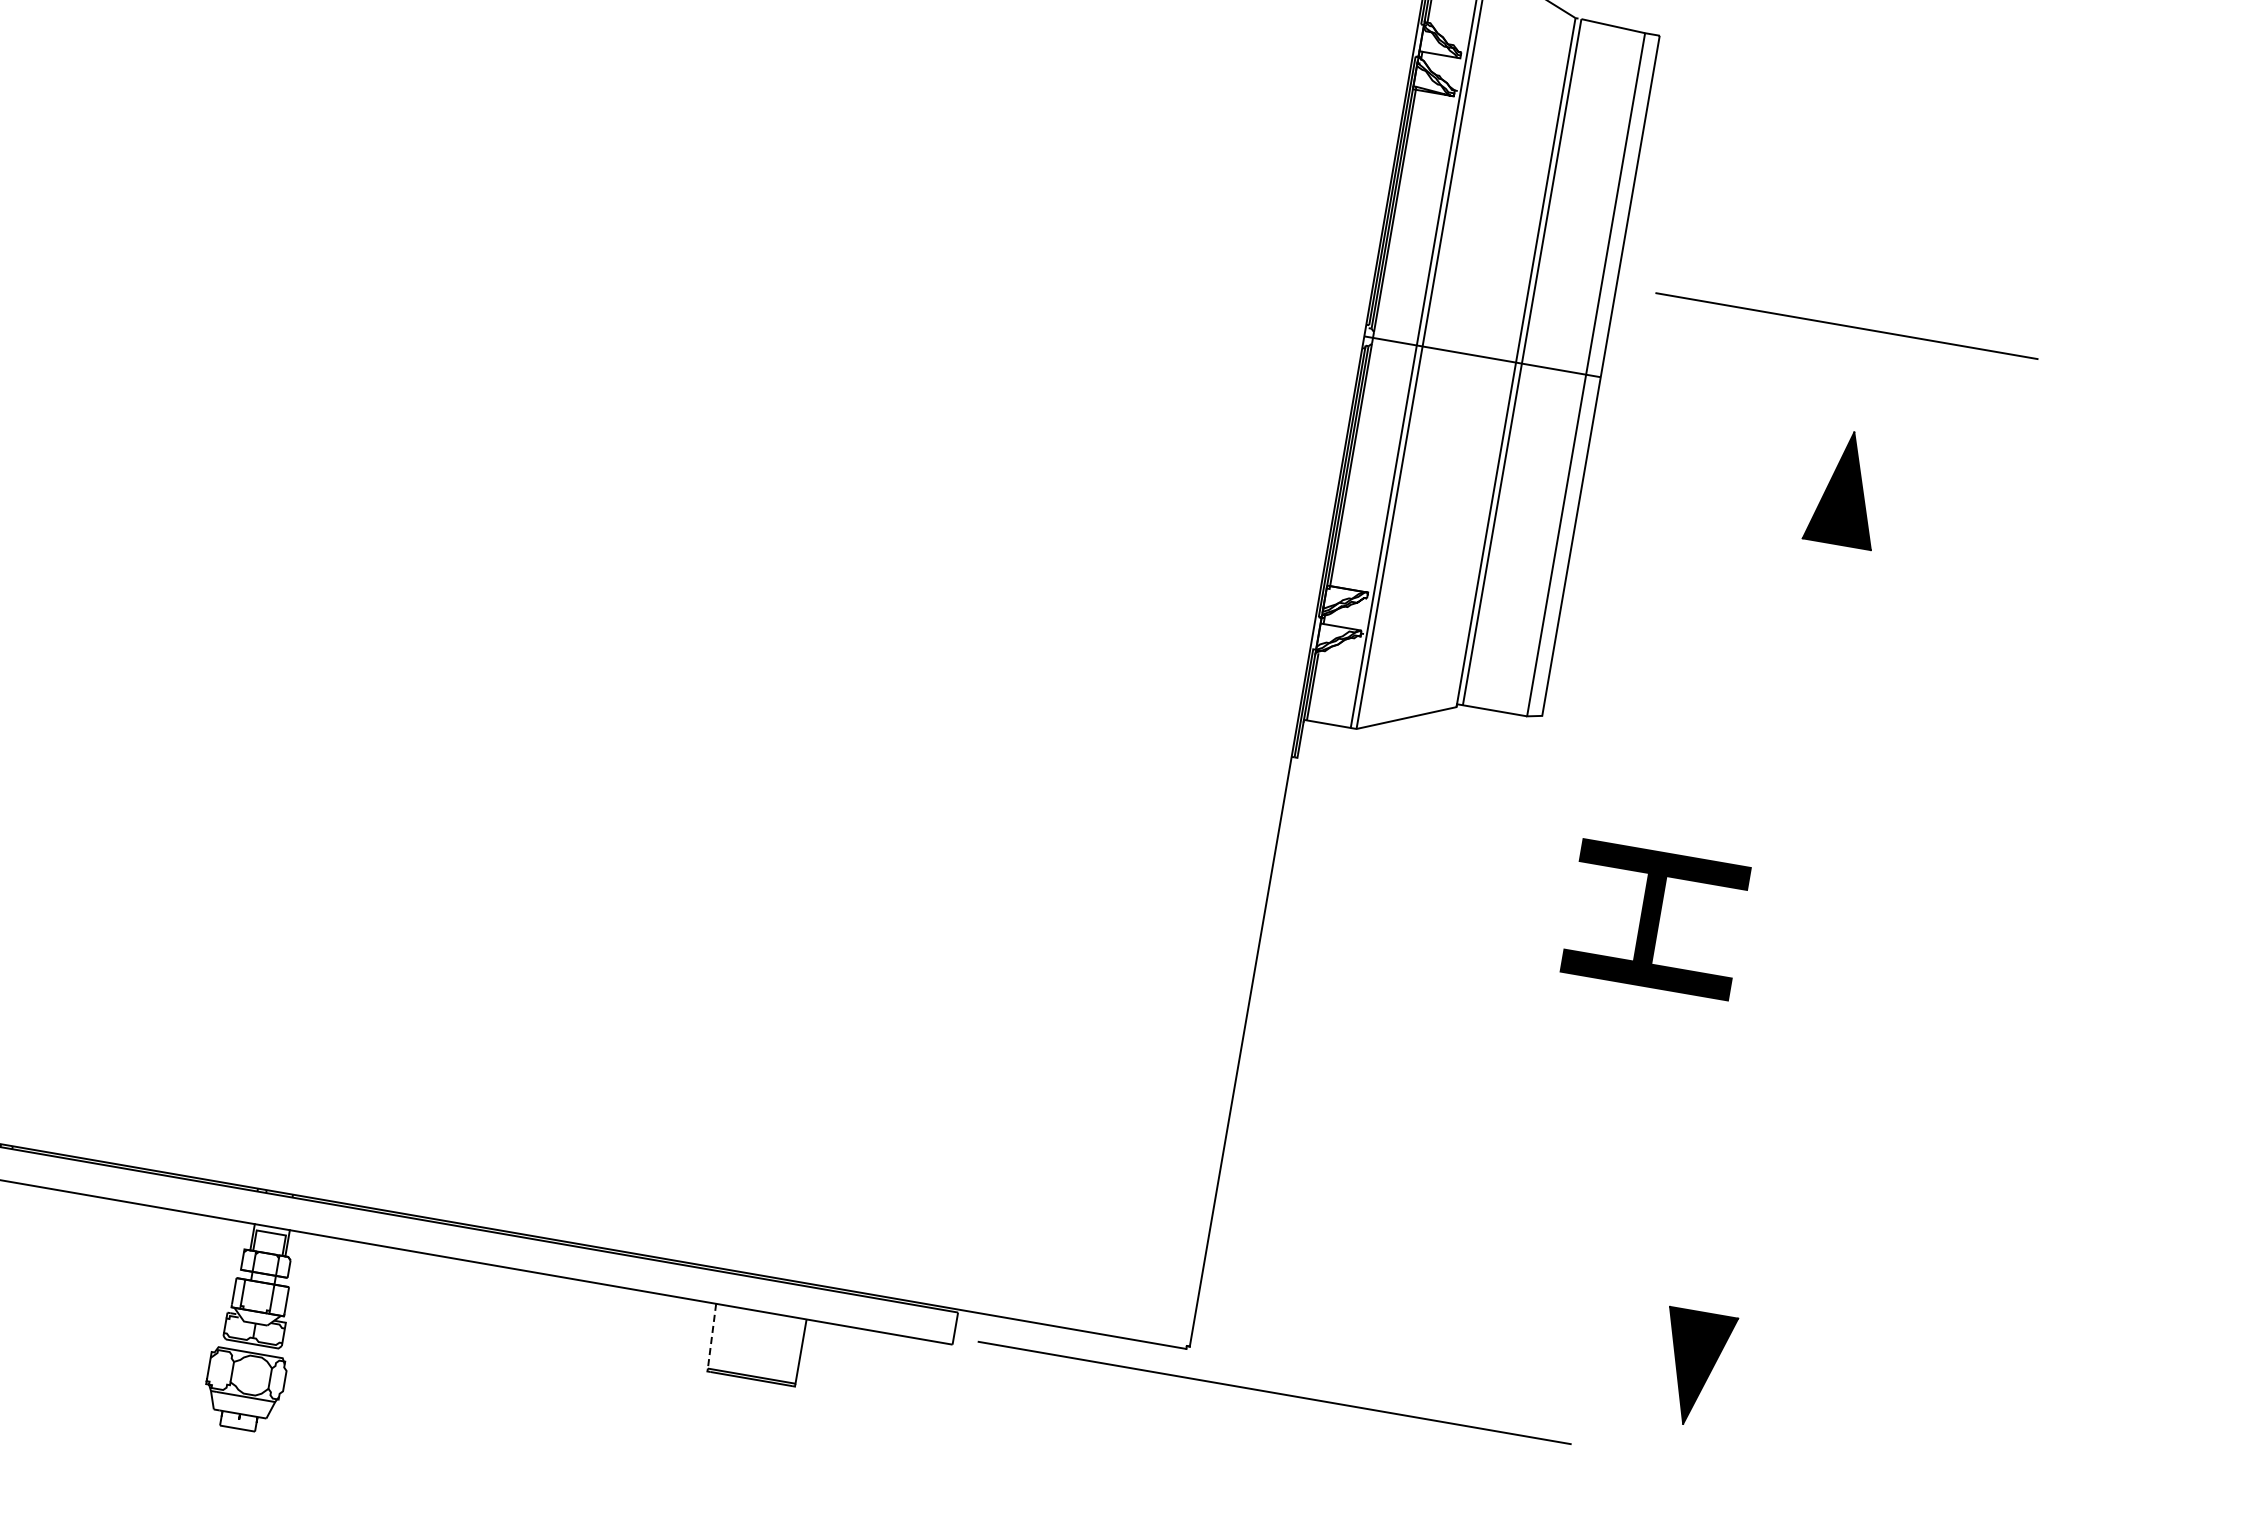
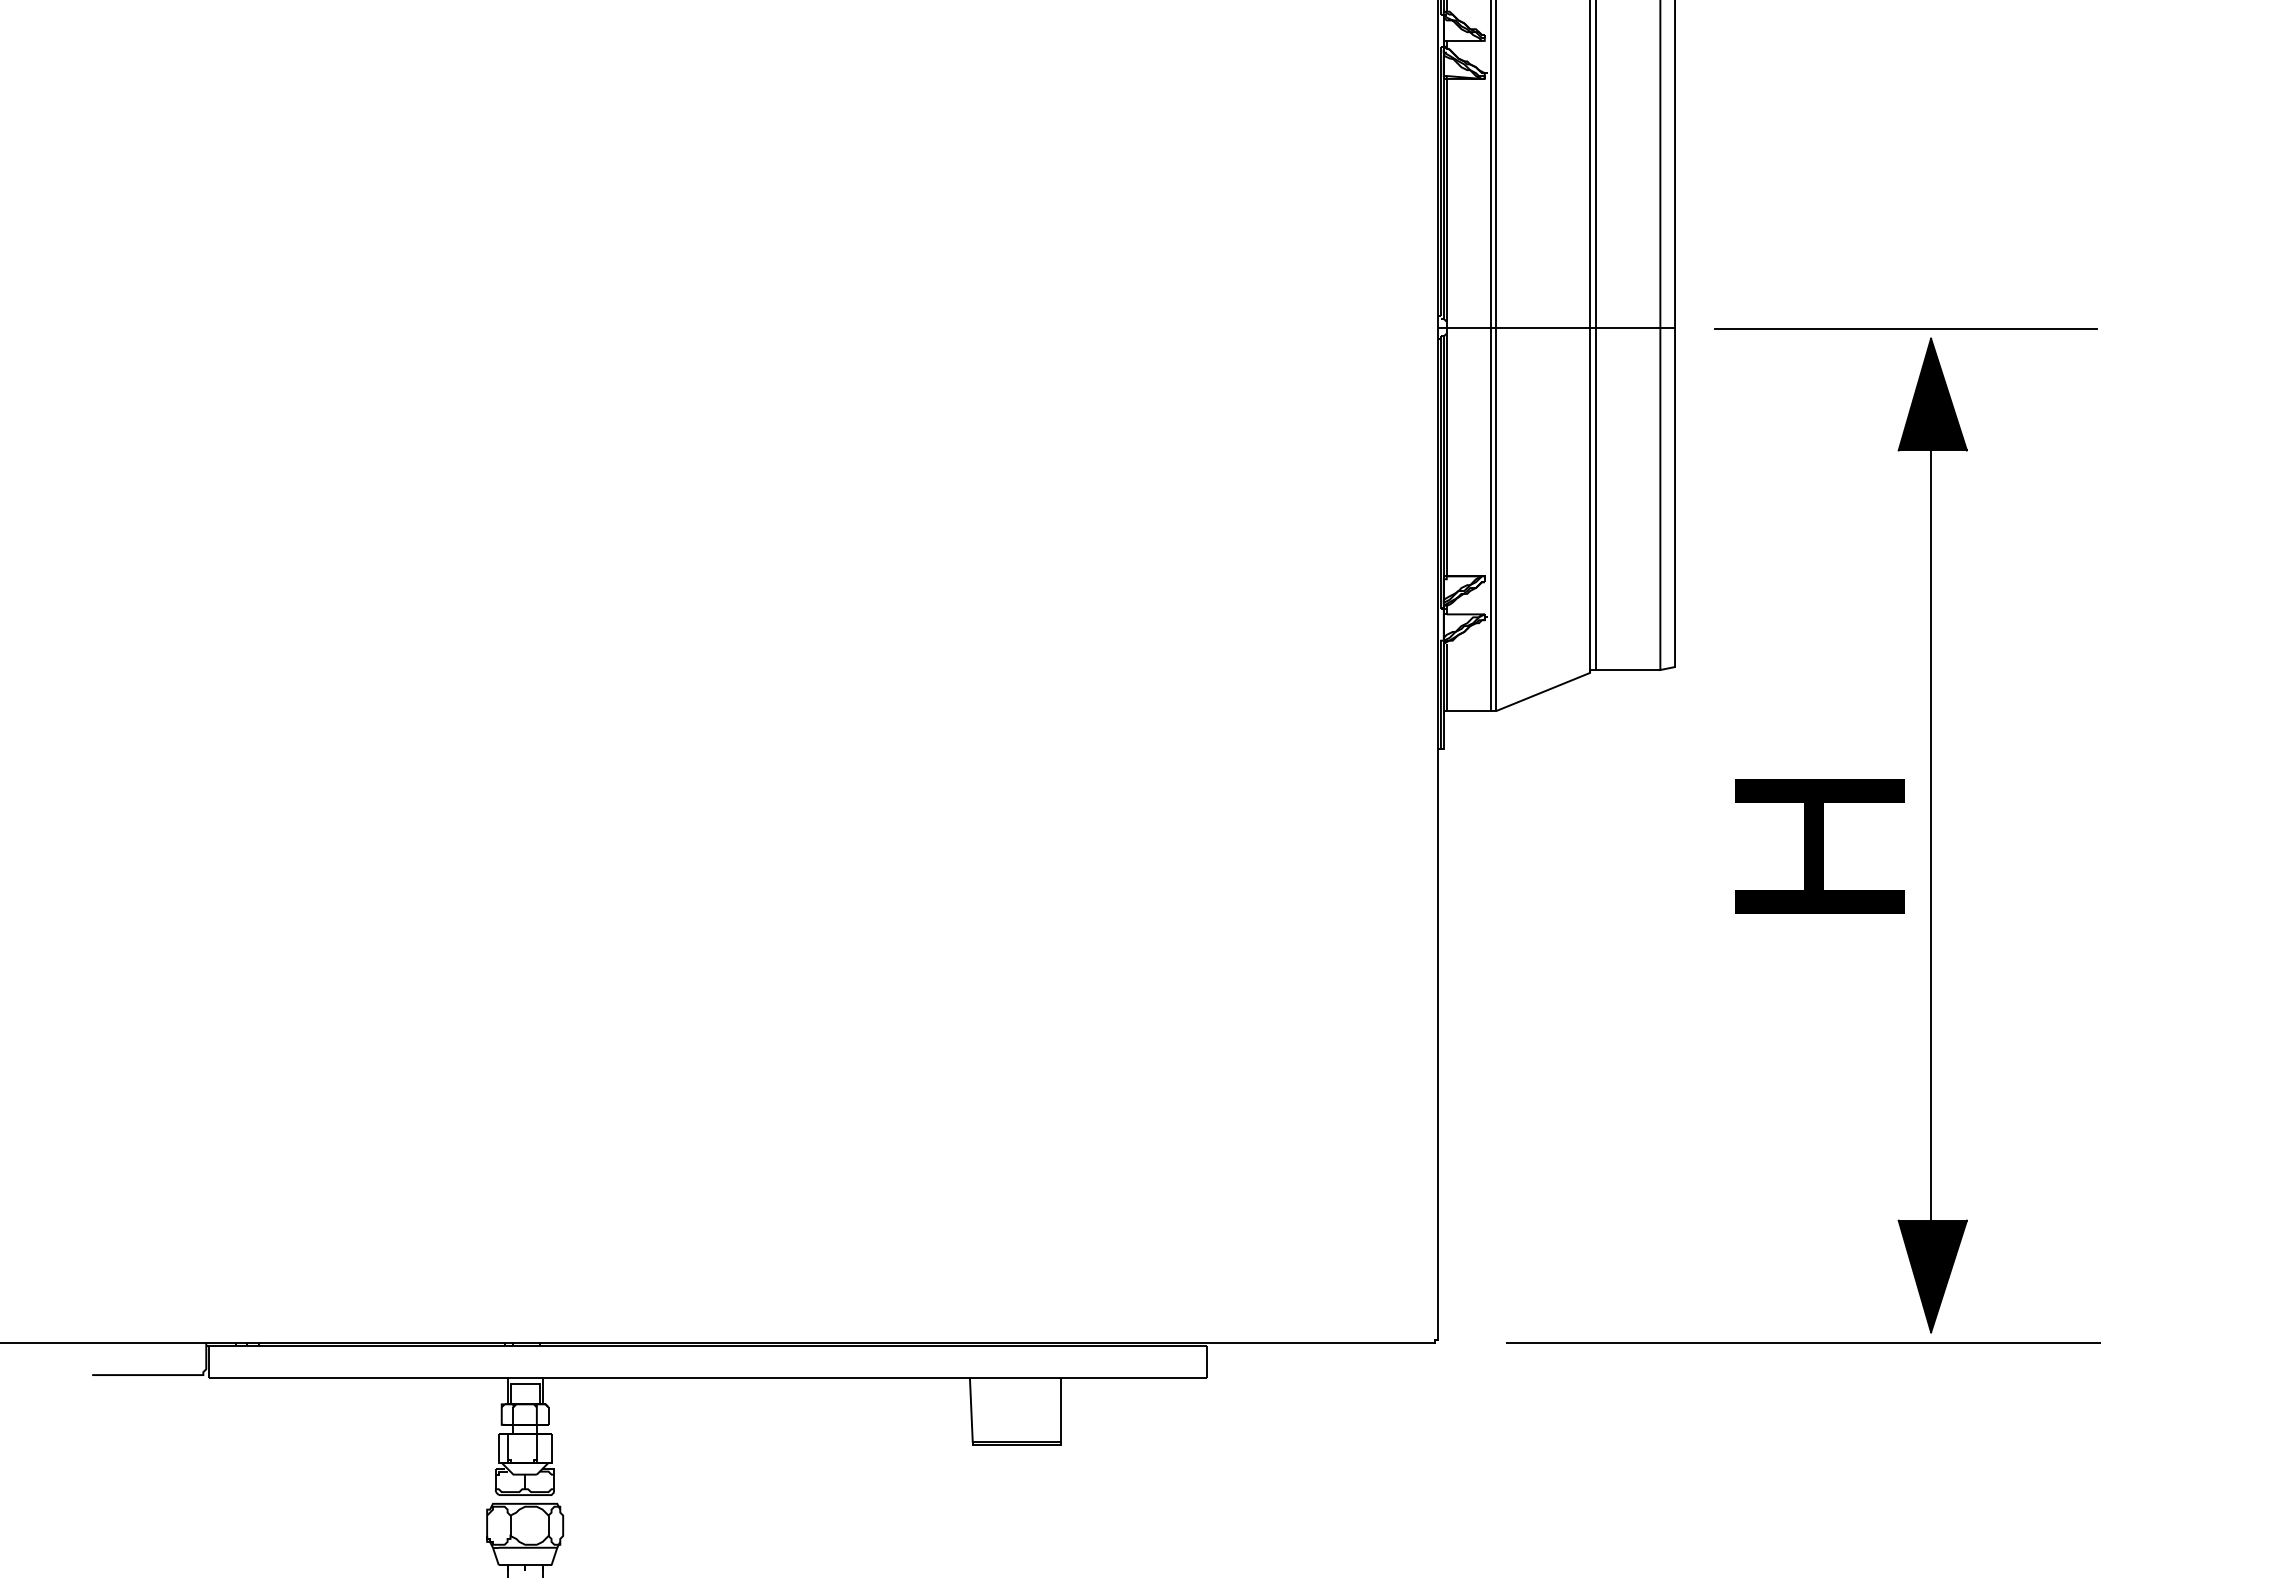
line: (1846, 326) -> (1905, 328), moved
line: (1770, 915) -> (1930, 822), added
line: (712, 1336) -> (971, 1410), dashed -> solid
line: (1274, 1392) -> (1803, 1342), moved

